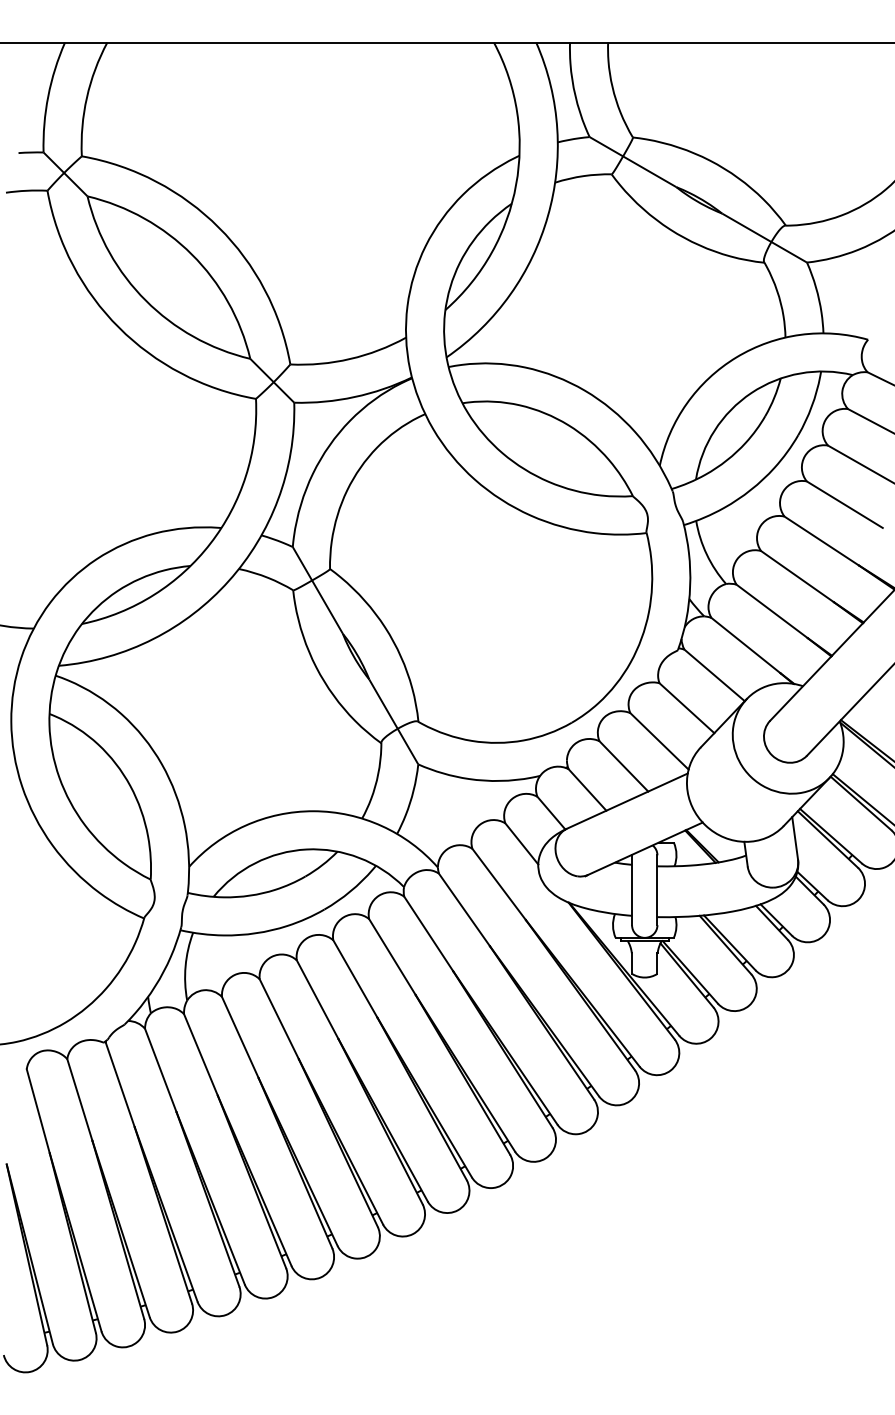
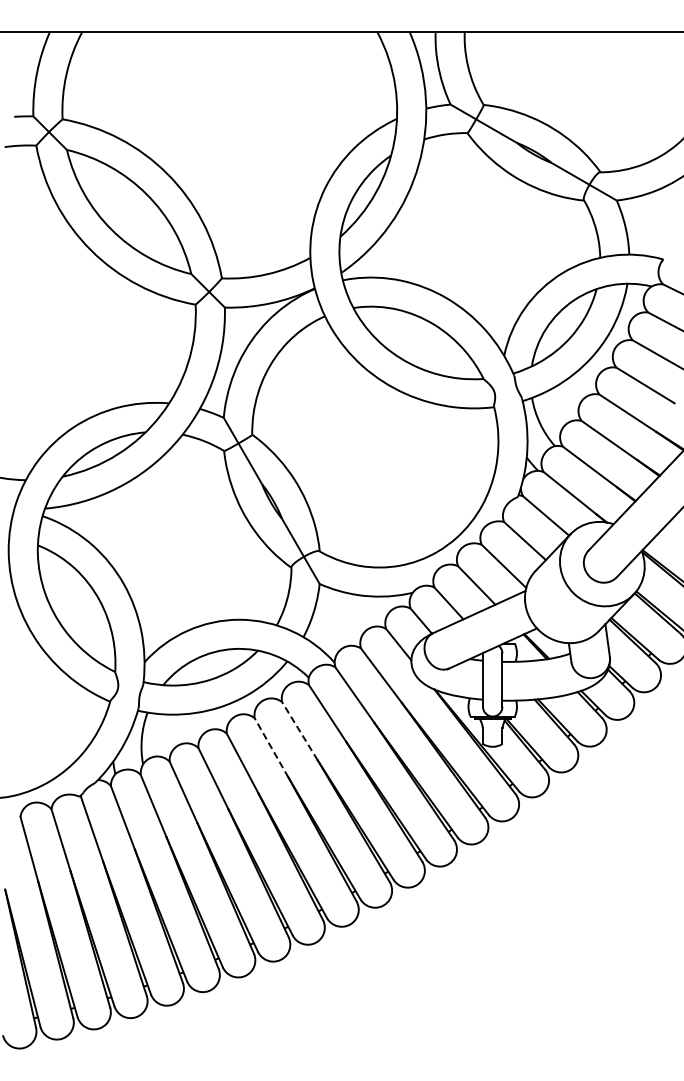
line: (391, 956) -> (299, 730), solid -> dashed
line: (355, 978) -> (271, 747), solid -> dashed

